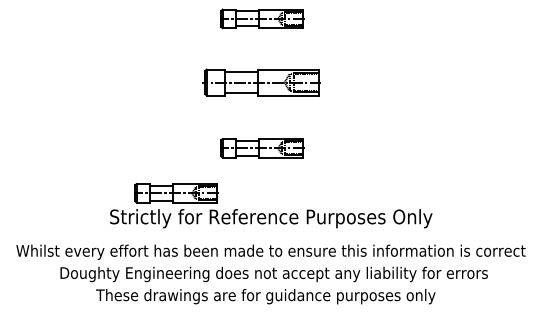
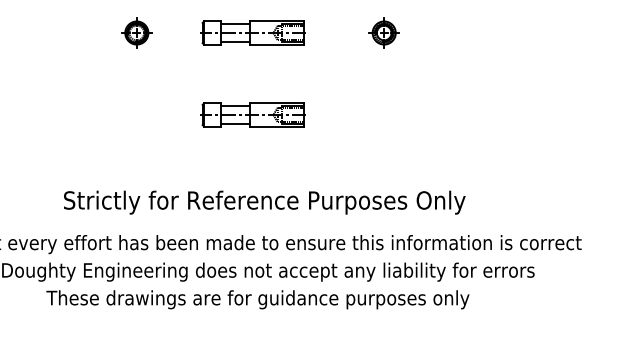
part: (168, 82) -> (136, 32), added
part: (262, 82) -> (253, 32), size x0.71
part: (366, 82) -> (383, 32), added
part: (176, 193) -> (146, 171), removed

